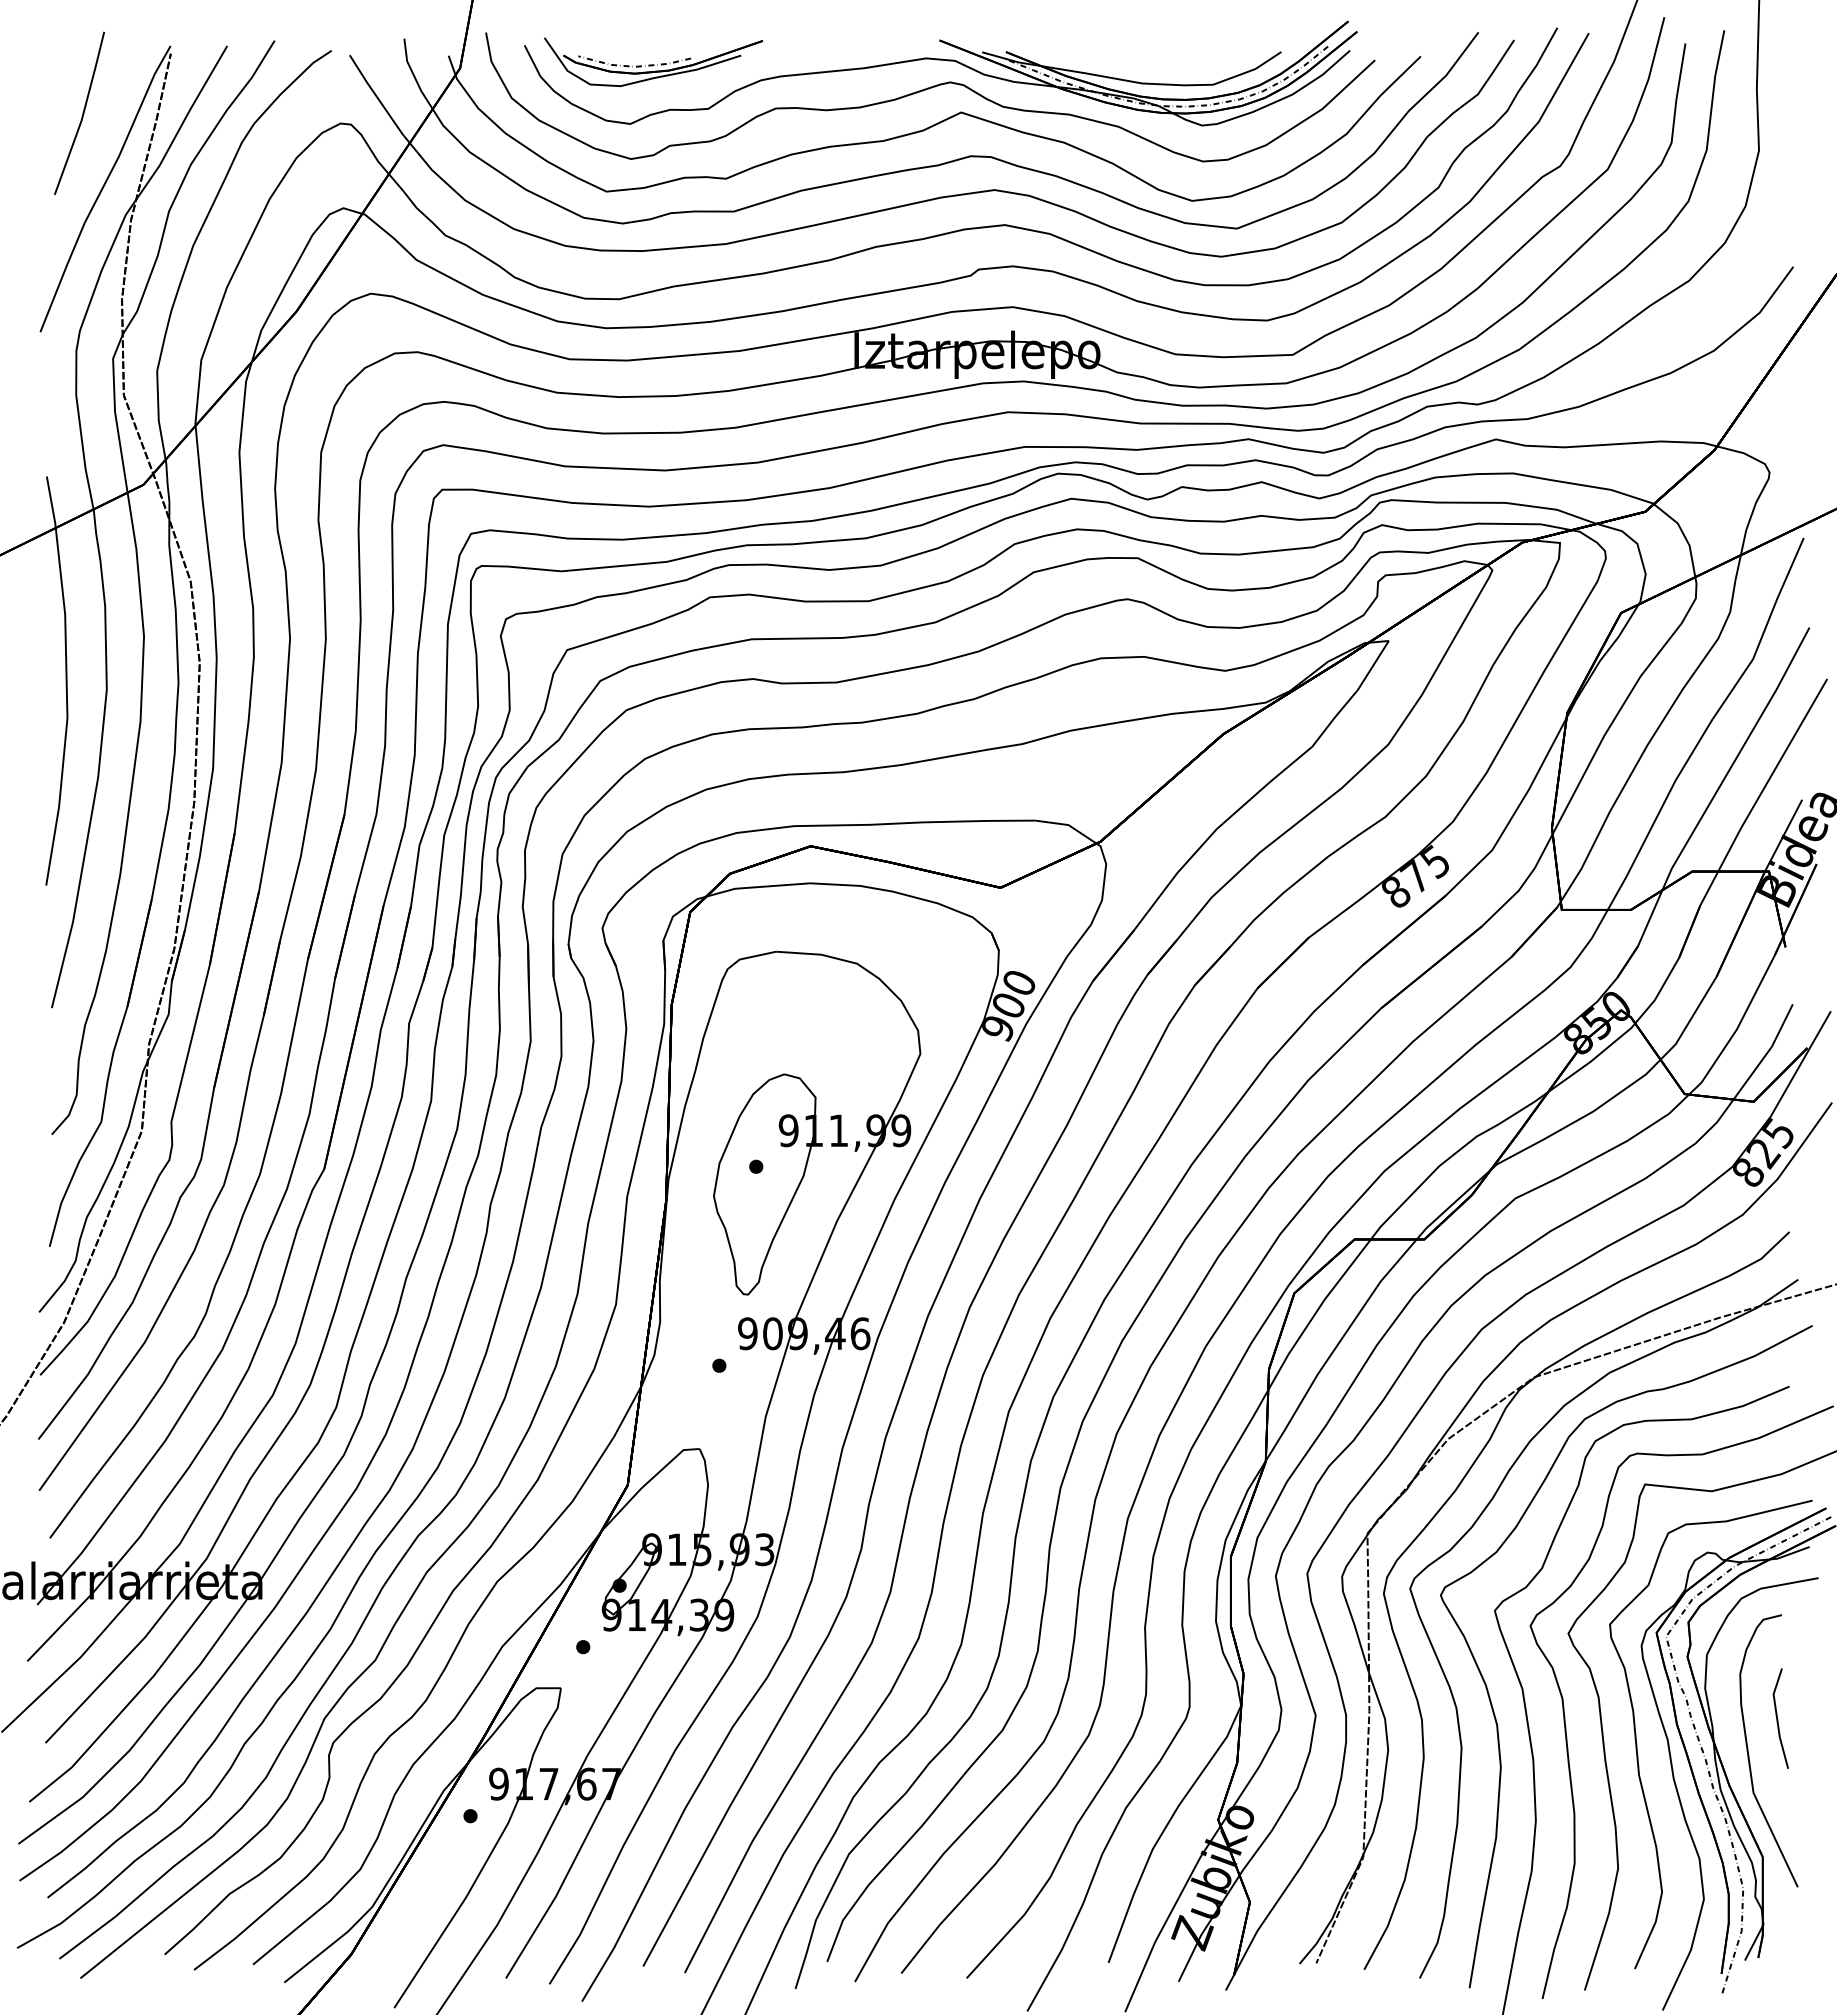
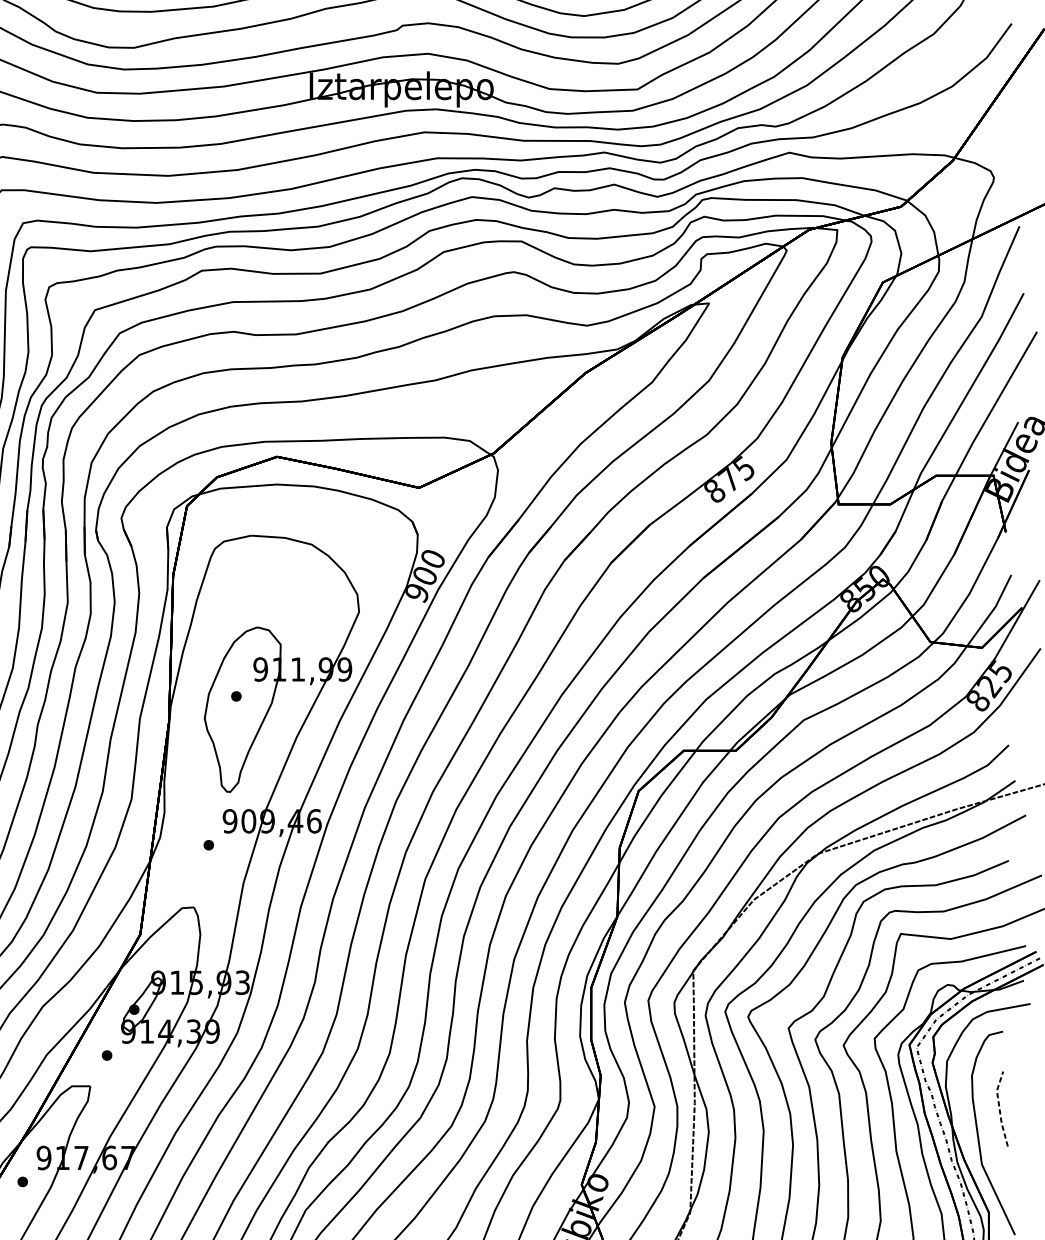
line: (1777, 1717) -> (999, 1108), solid -> dashed

